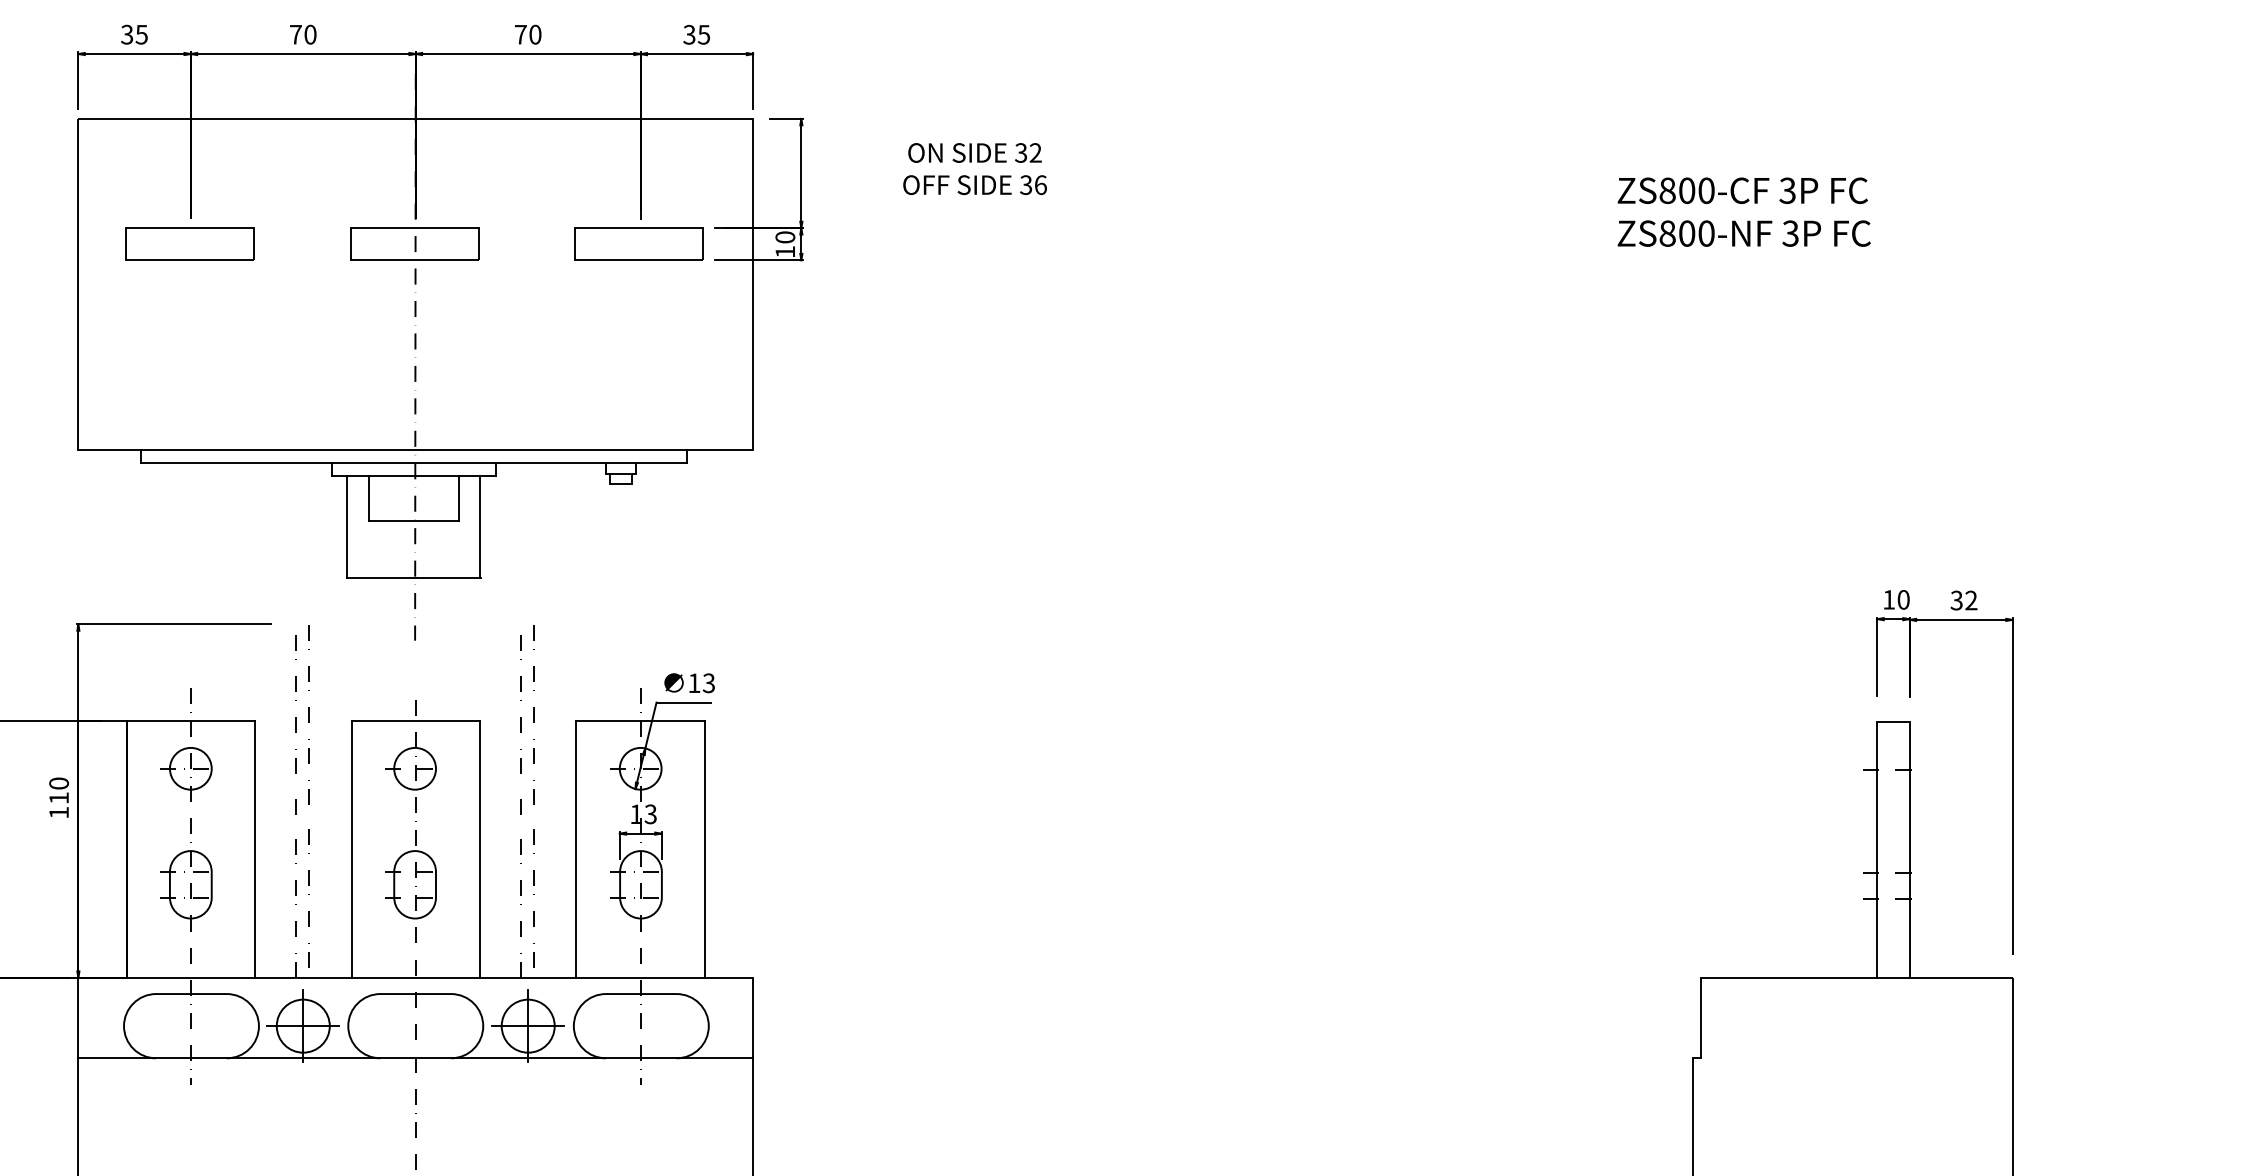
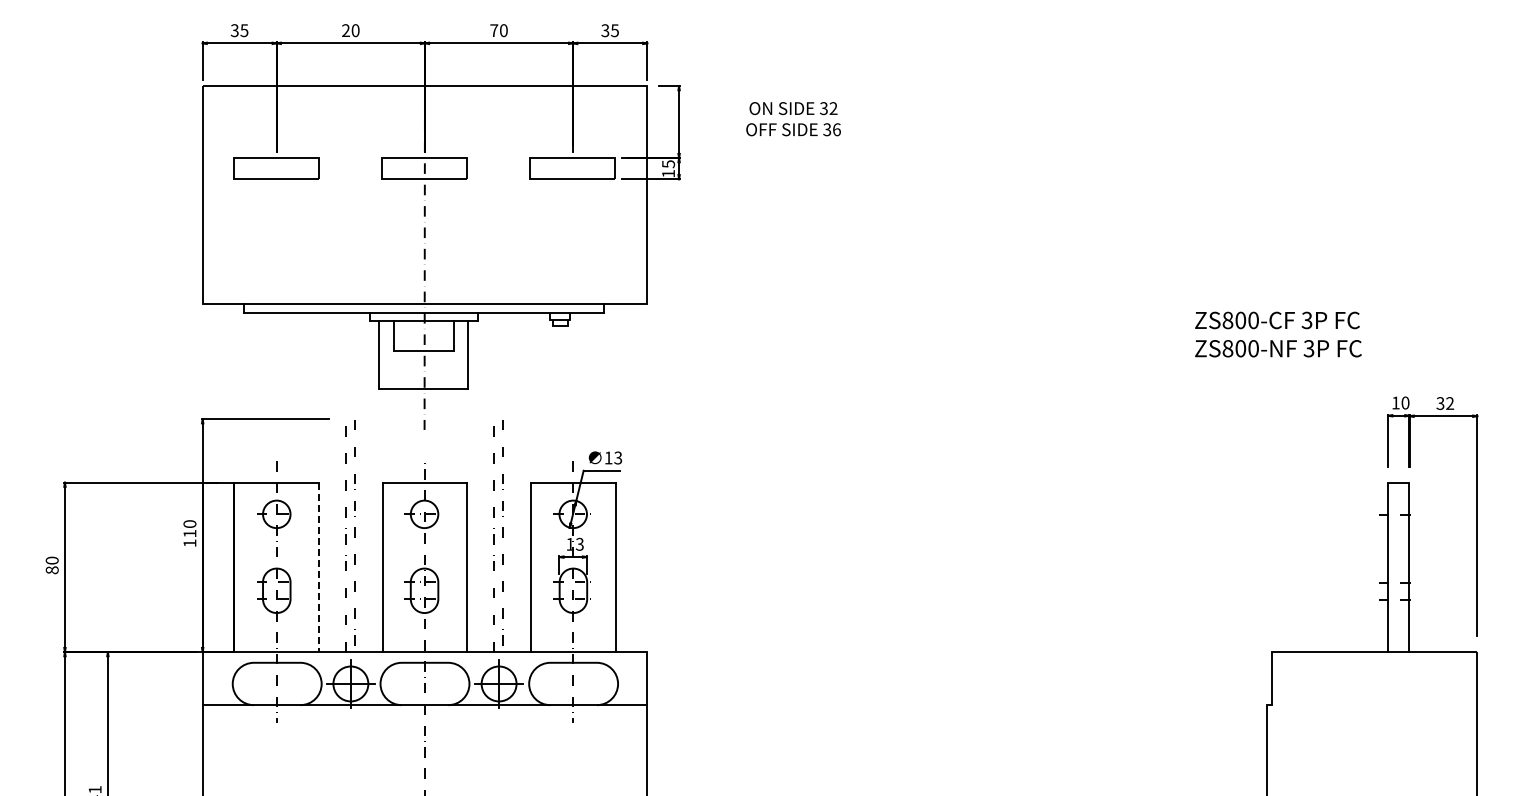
text: (295, 34) -> (345, 30), 70 -> 20
text: (1744, 212) -> (1278, 334), moved
text: (785, 237) -> (668, 164), 10 -> 15
line: (255, 849) -> (319, 567), solid -> dashed

